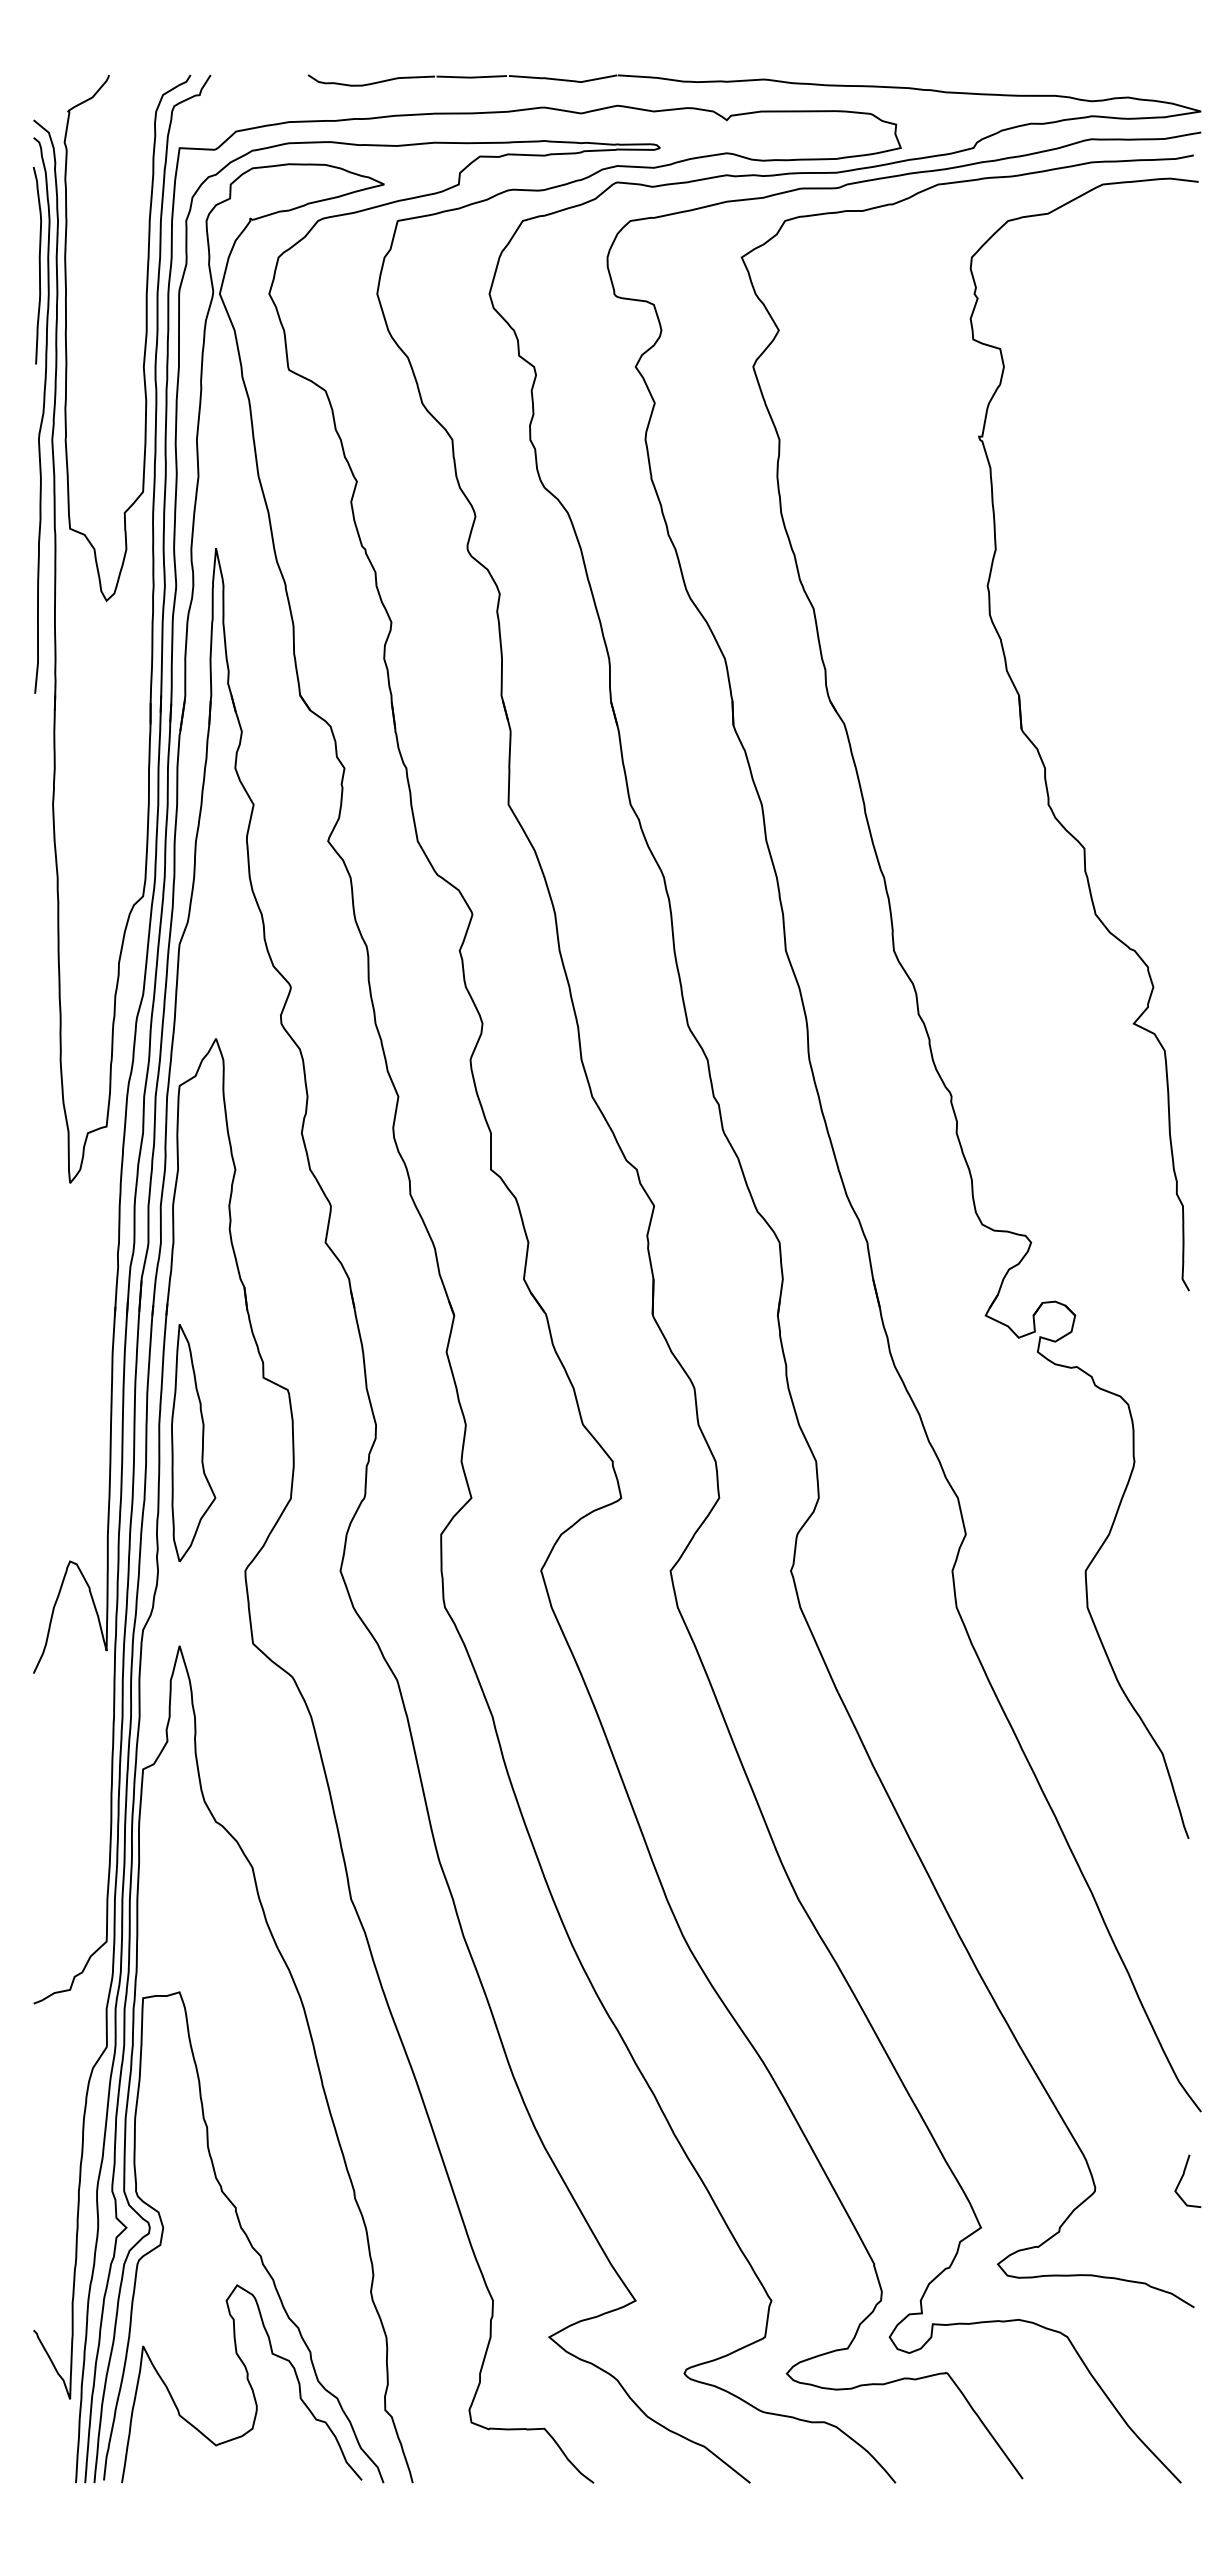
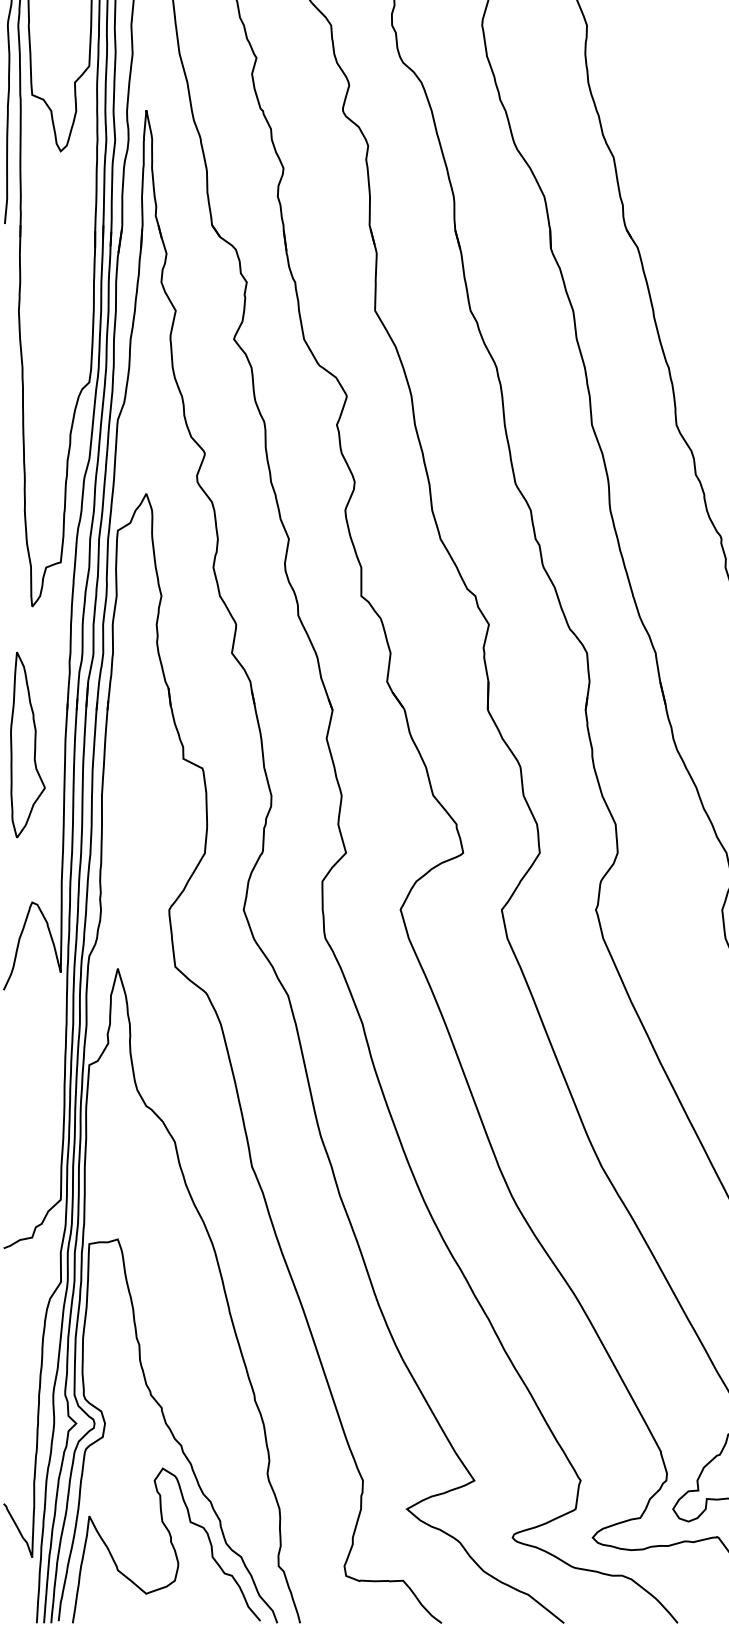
part: (193, 1443) -> (27, 745), moved

